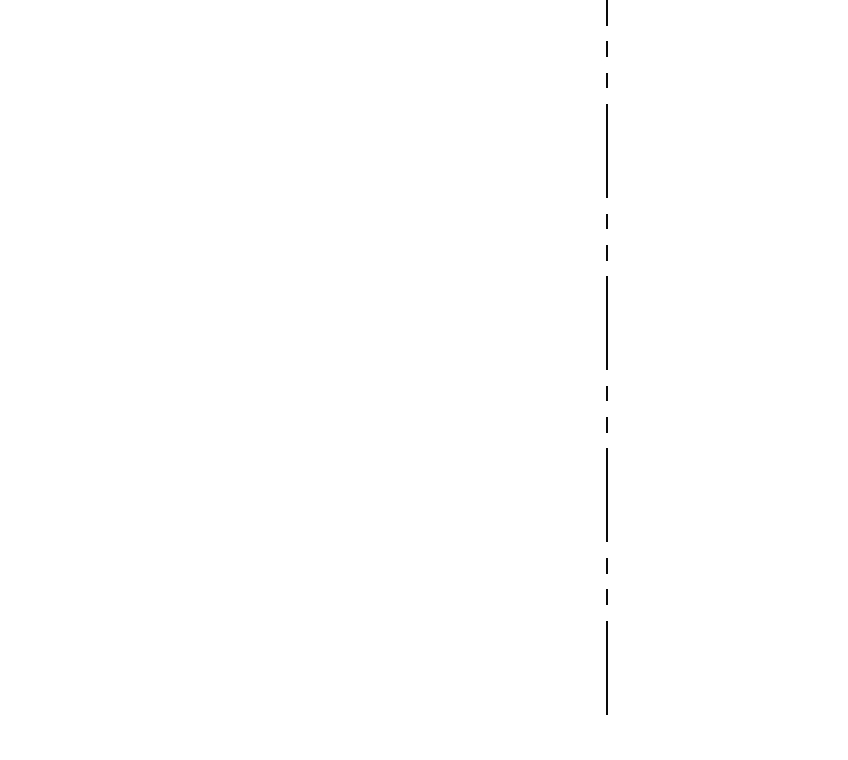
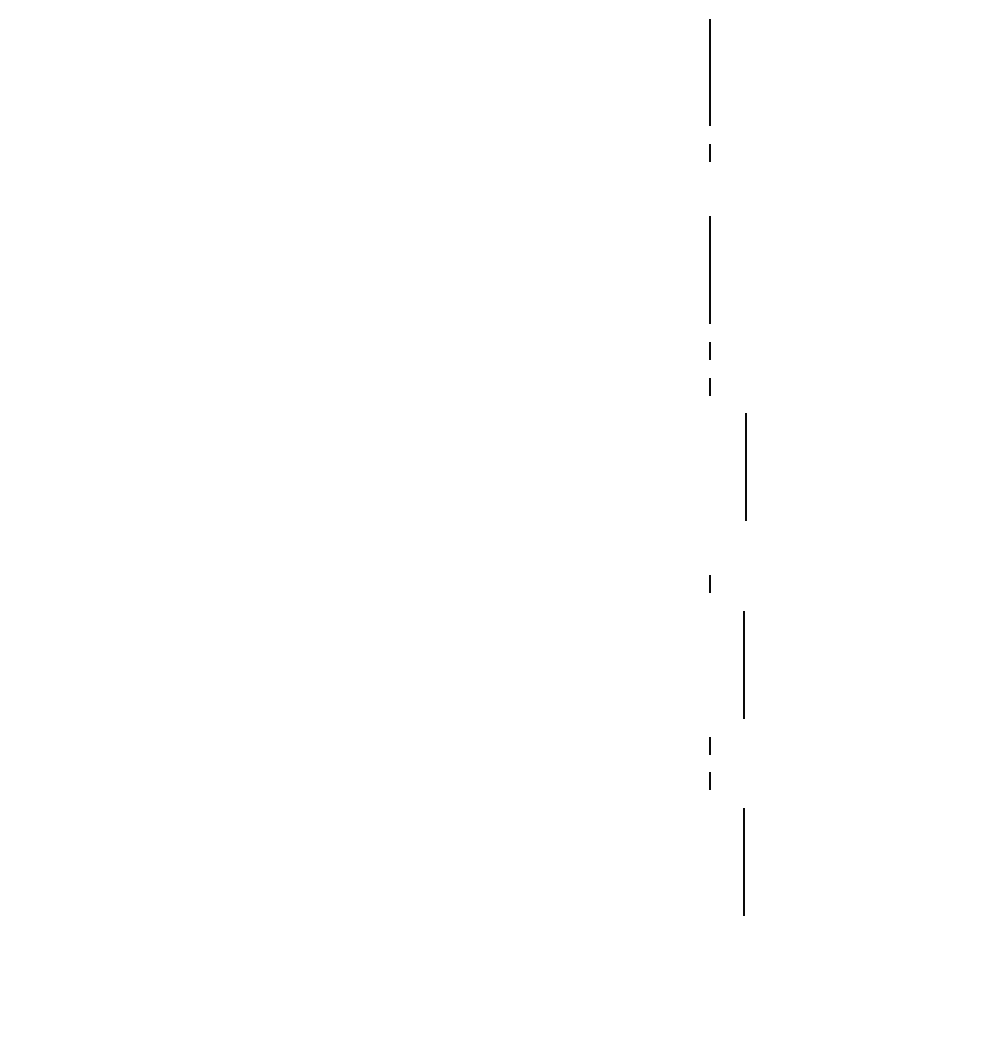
line: (606, 79) -> (709, 188), removed
line: (606, 322) -> (745, 466), moved
line: (606, 393) -> (709, 547), removed
line: (606, 495) -> (743, 664), moved
line: (606, 666) -> (743, 861), moved

